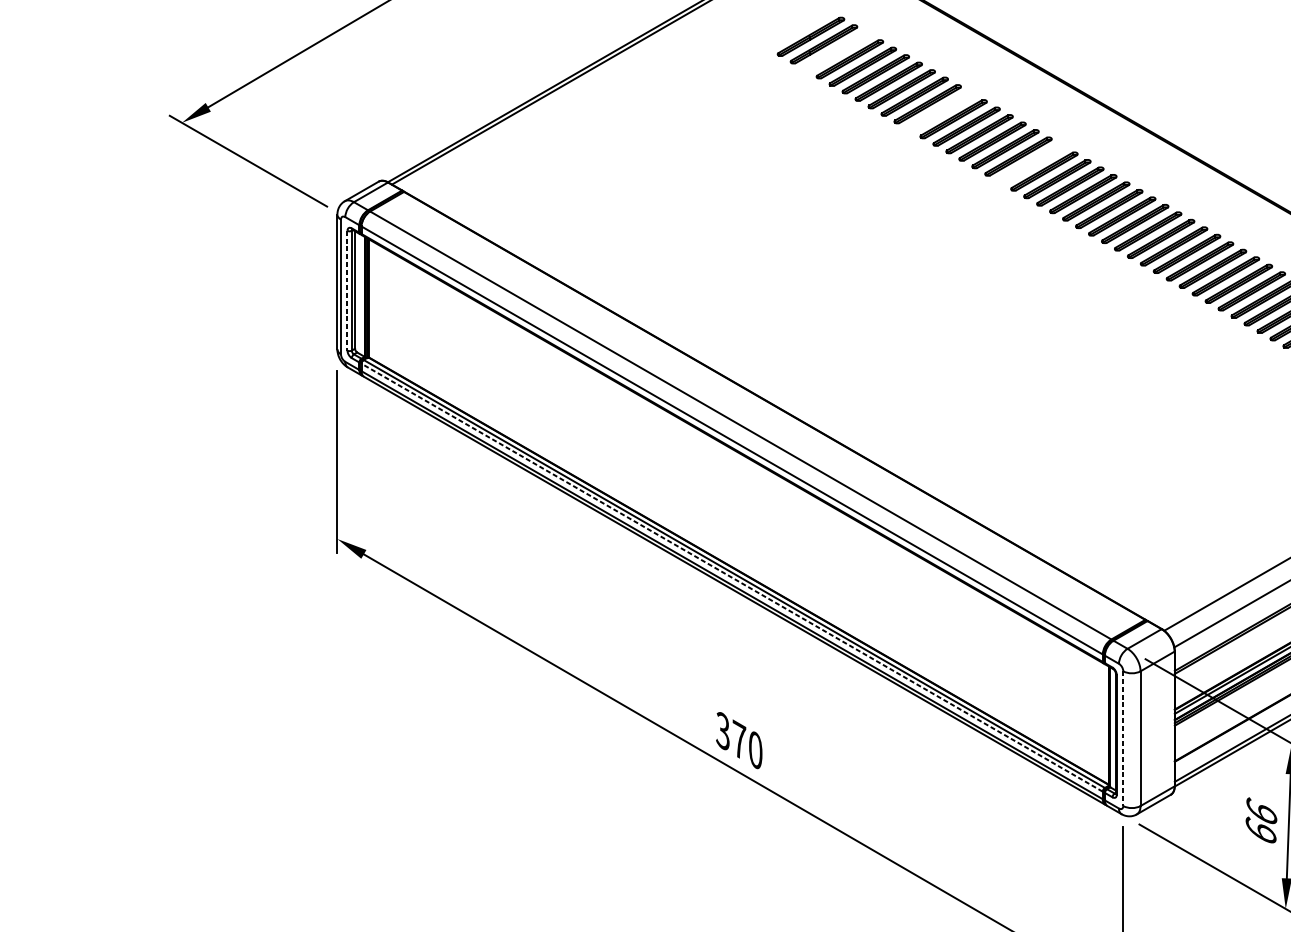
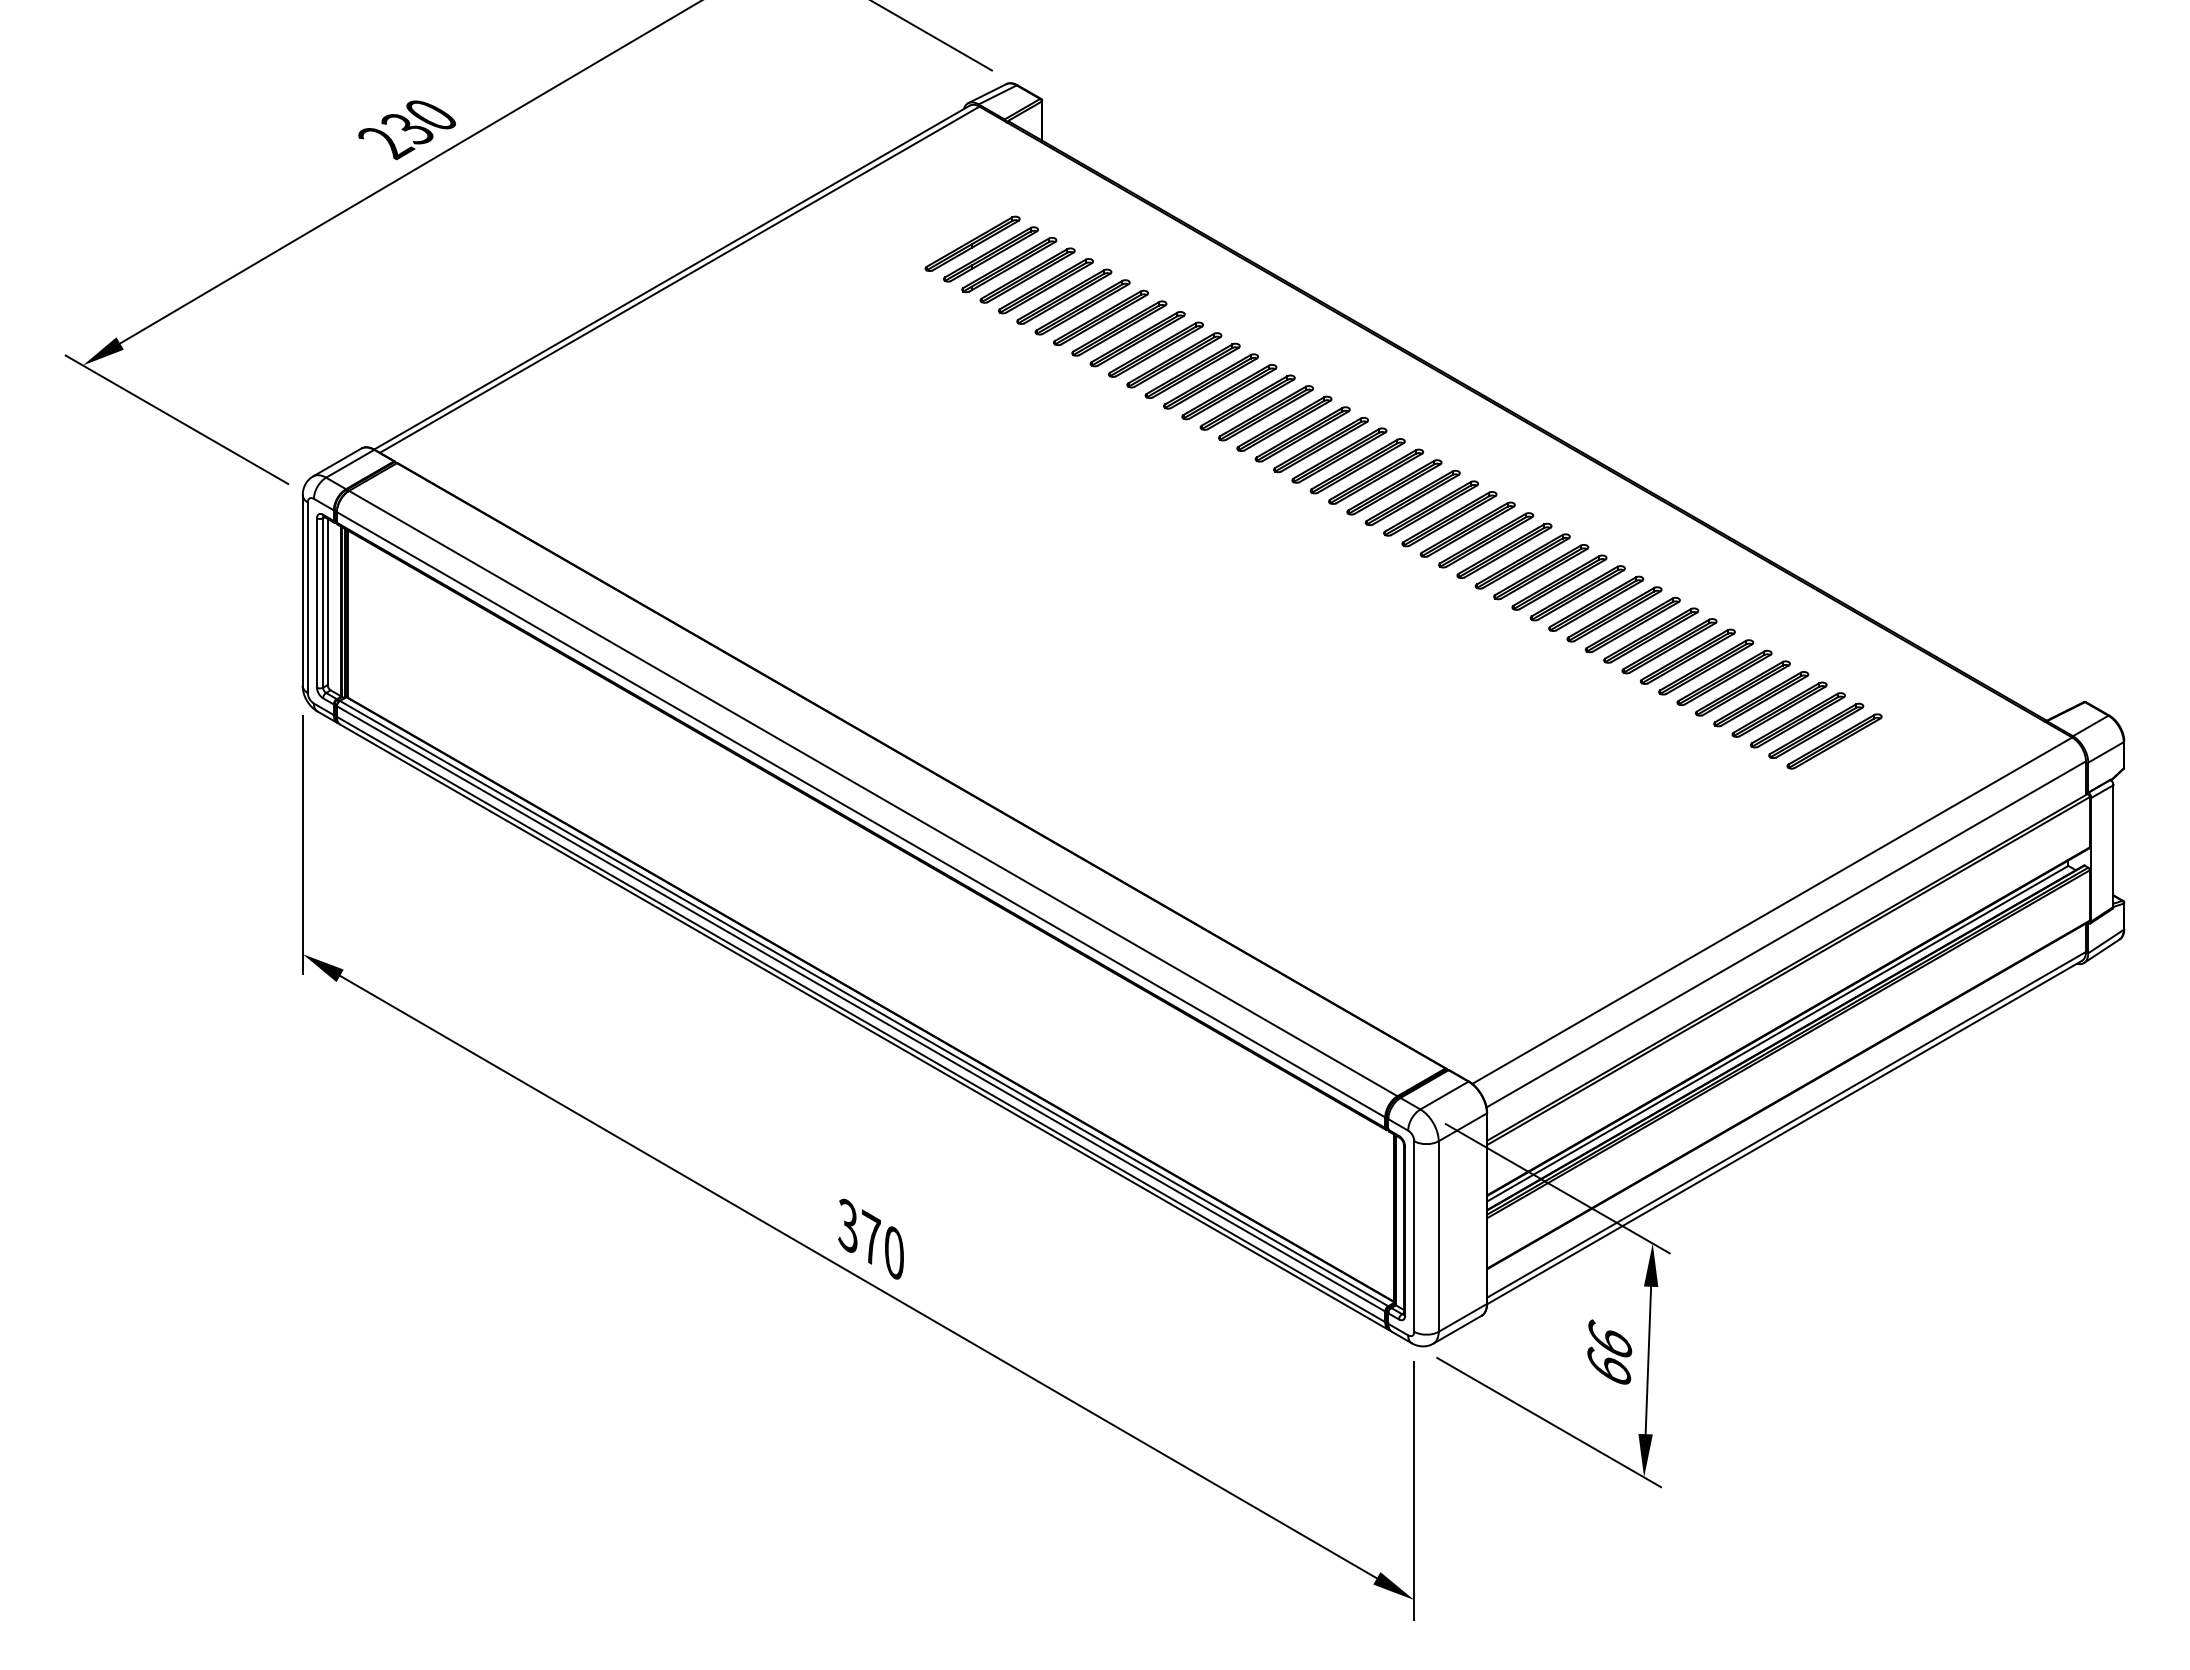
part: (837, 52) -> (1009, 265), added
part: (940, 111) -> (1155, 349), added
part: (1031, 163) -> (1284, 423), added
line: (347, 290) -> (316, 602), dashed -> solid
line: (731, 577) -> (860, 1008), dashed -> solid
line: (1123, 739) -> (1414, 1237), dashed -> solid

